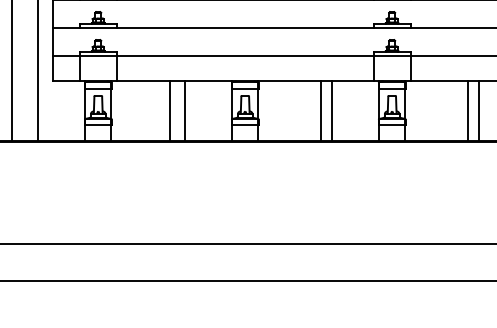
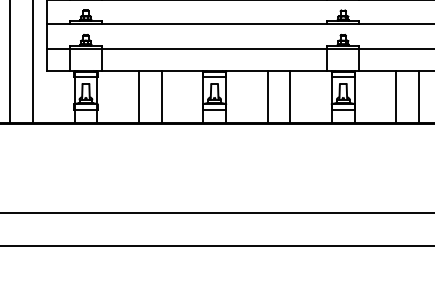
line: (170, 111) -> (139, 97), moved
line: (320, 111) -> (267, 97), moved
line: (467, 111) -> (396, 97), moved

